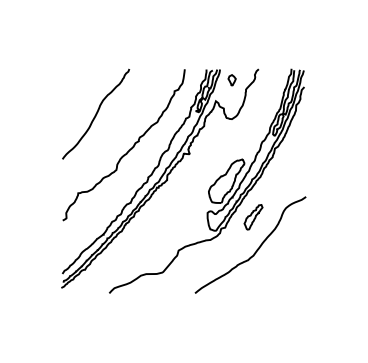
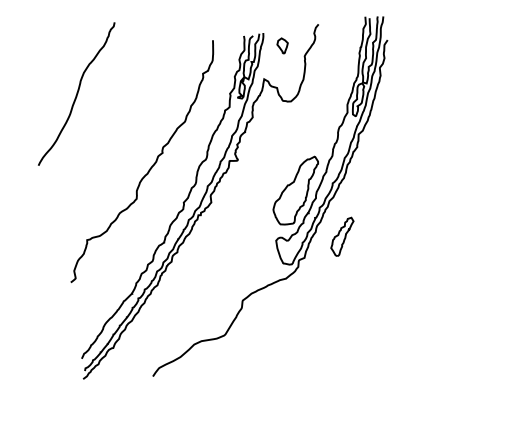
curve: (96, 113) -> (77, 92), moved
curve: (256, 249) -> (353, 282), removed

